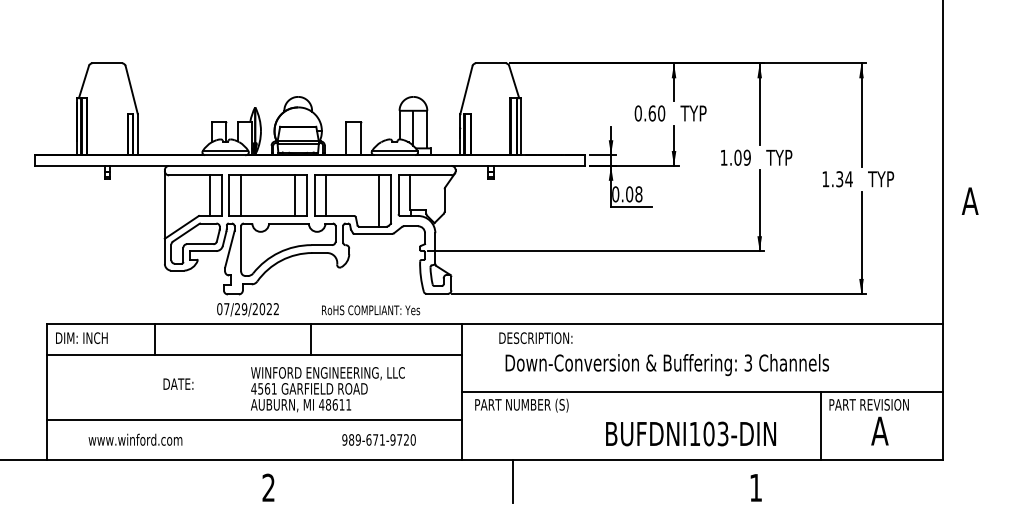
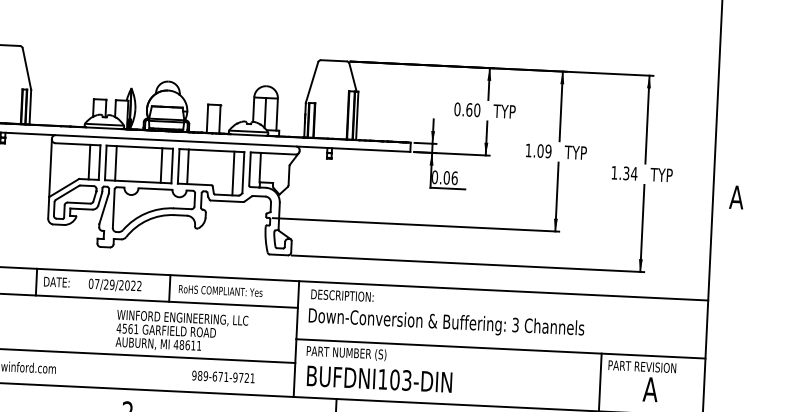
text: (638, 194) -> (454, 178), 0.08 -> 0.06
text: (247, 309) -> (114, 285), moved
text: (371, 310) -> (221, 291), moved
text: (535, 337) -> (342, 295), moved
text: (666, 365) -> (445, 323), moved
text: (178, 383) -> (56, 281), moved
text: (690, 433) -> (379, 378), moved
text: (412, 439) -> (252, 377), 989-671-9720 -> 989-671-9721

